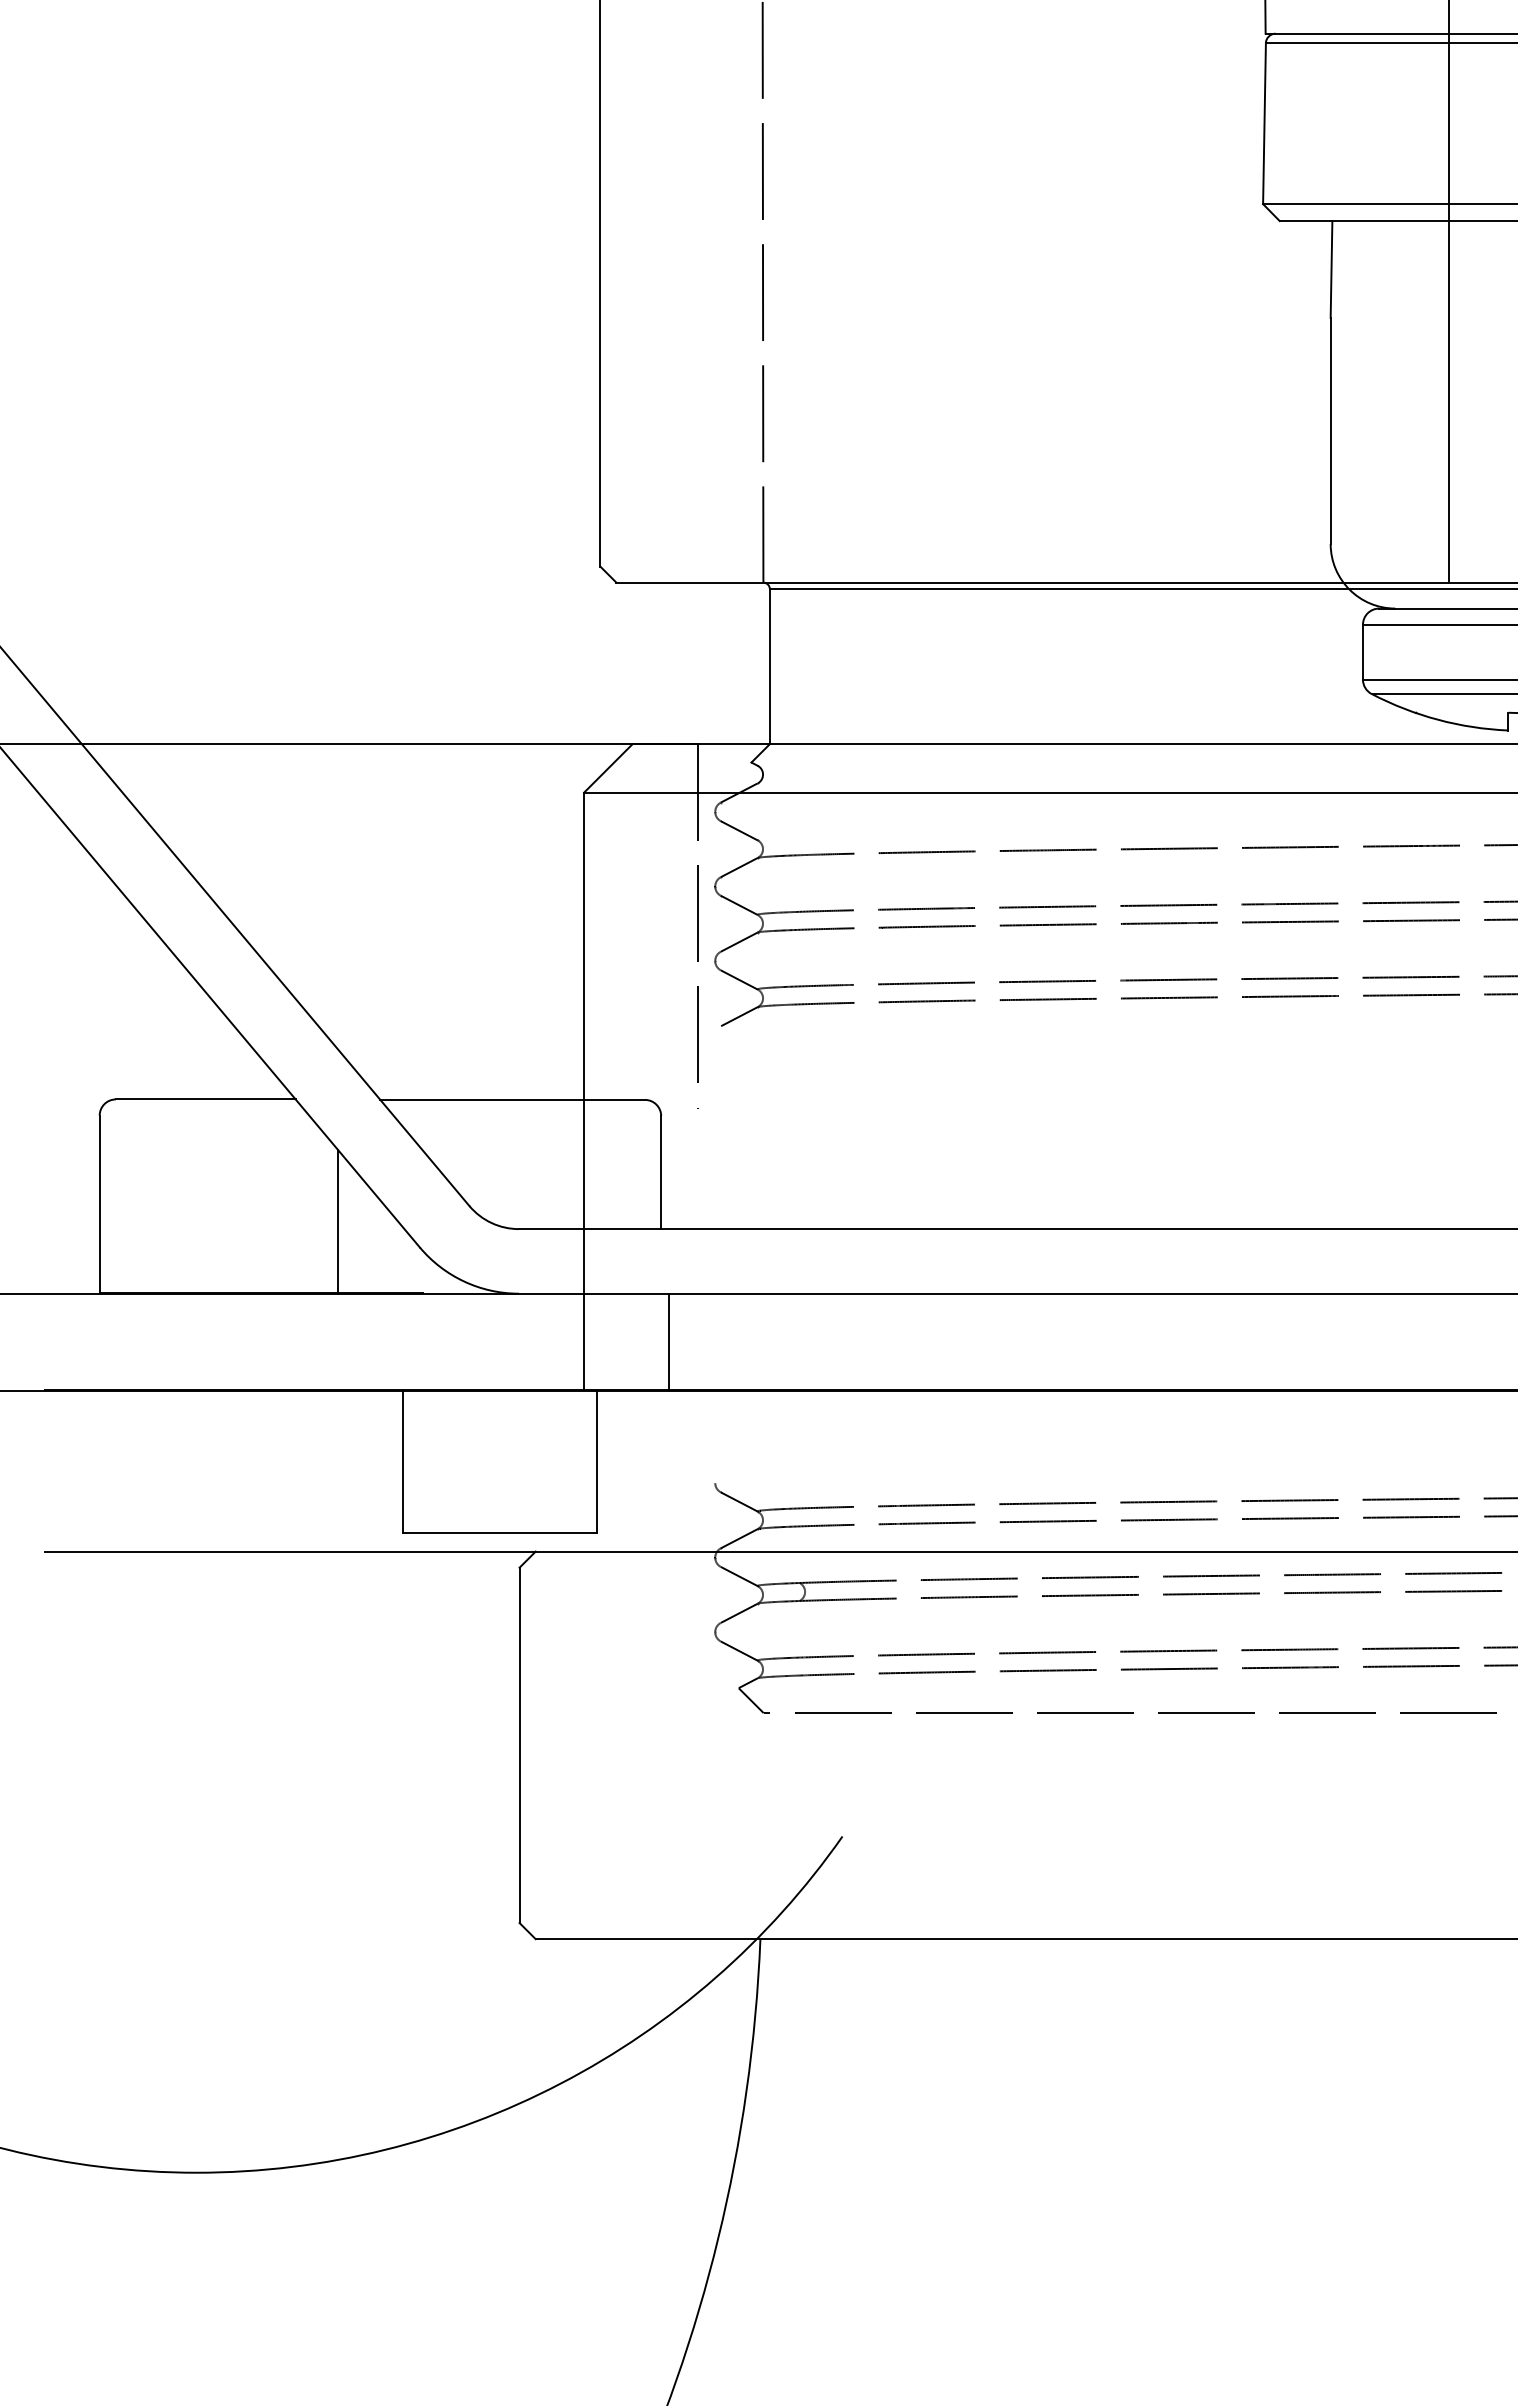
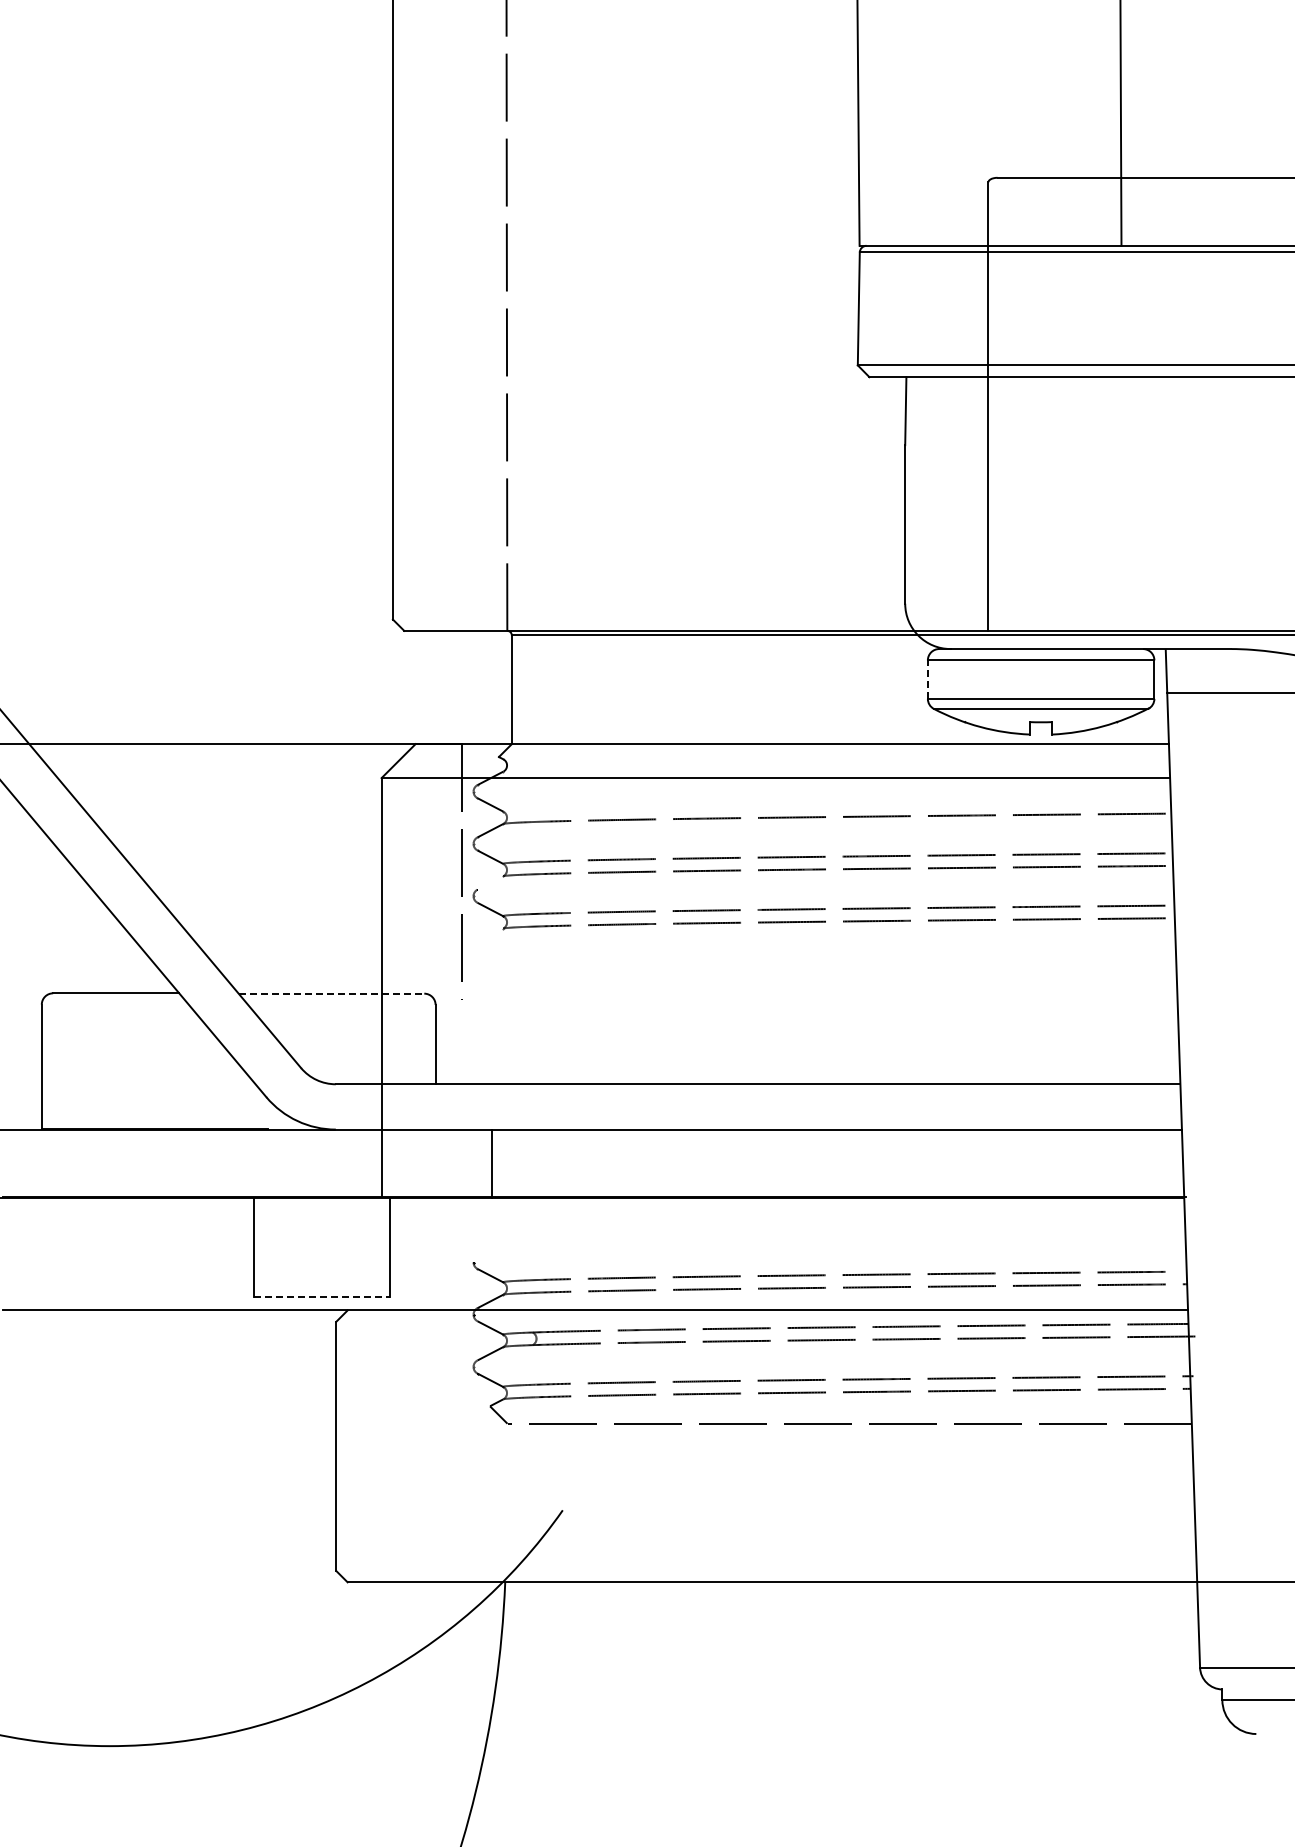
line: (1362, 652) -> (927, 679), solid -> dashed
line: (739, 941) -> (490, 882), removed
line: (739, 1015) -> (490, 934), removed
line: (512, 1099) -> (331, 993), solid -> dashed
line: (338, 1220) -> (209, 1078), removed
line: (668, 1342) -> (491, 1163), moved
line: (499, 1533) -> (322, 1297), solid -> dashed

